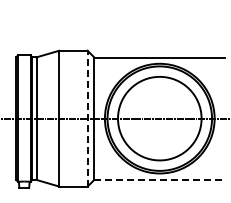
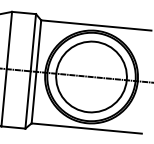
line: (87, 118) -> (30, 71), dashed -> solid
line: (160, 179) -> (87, 128), dashed -> solid

